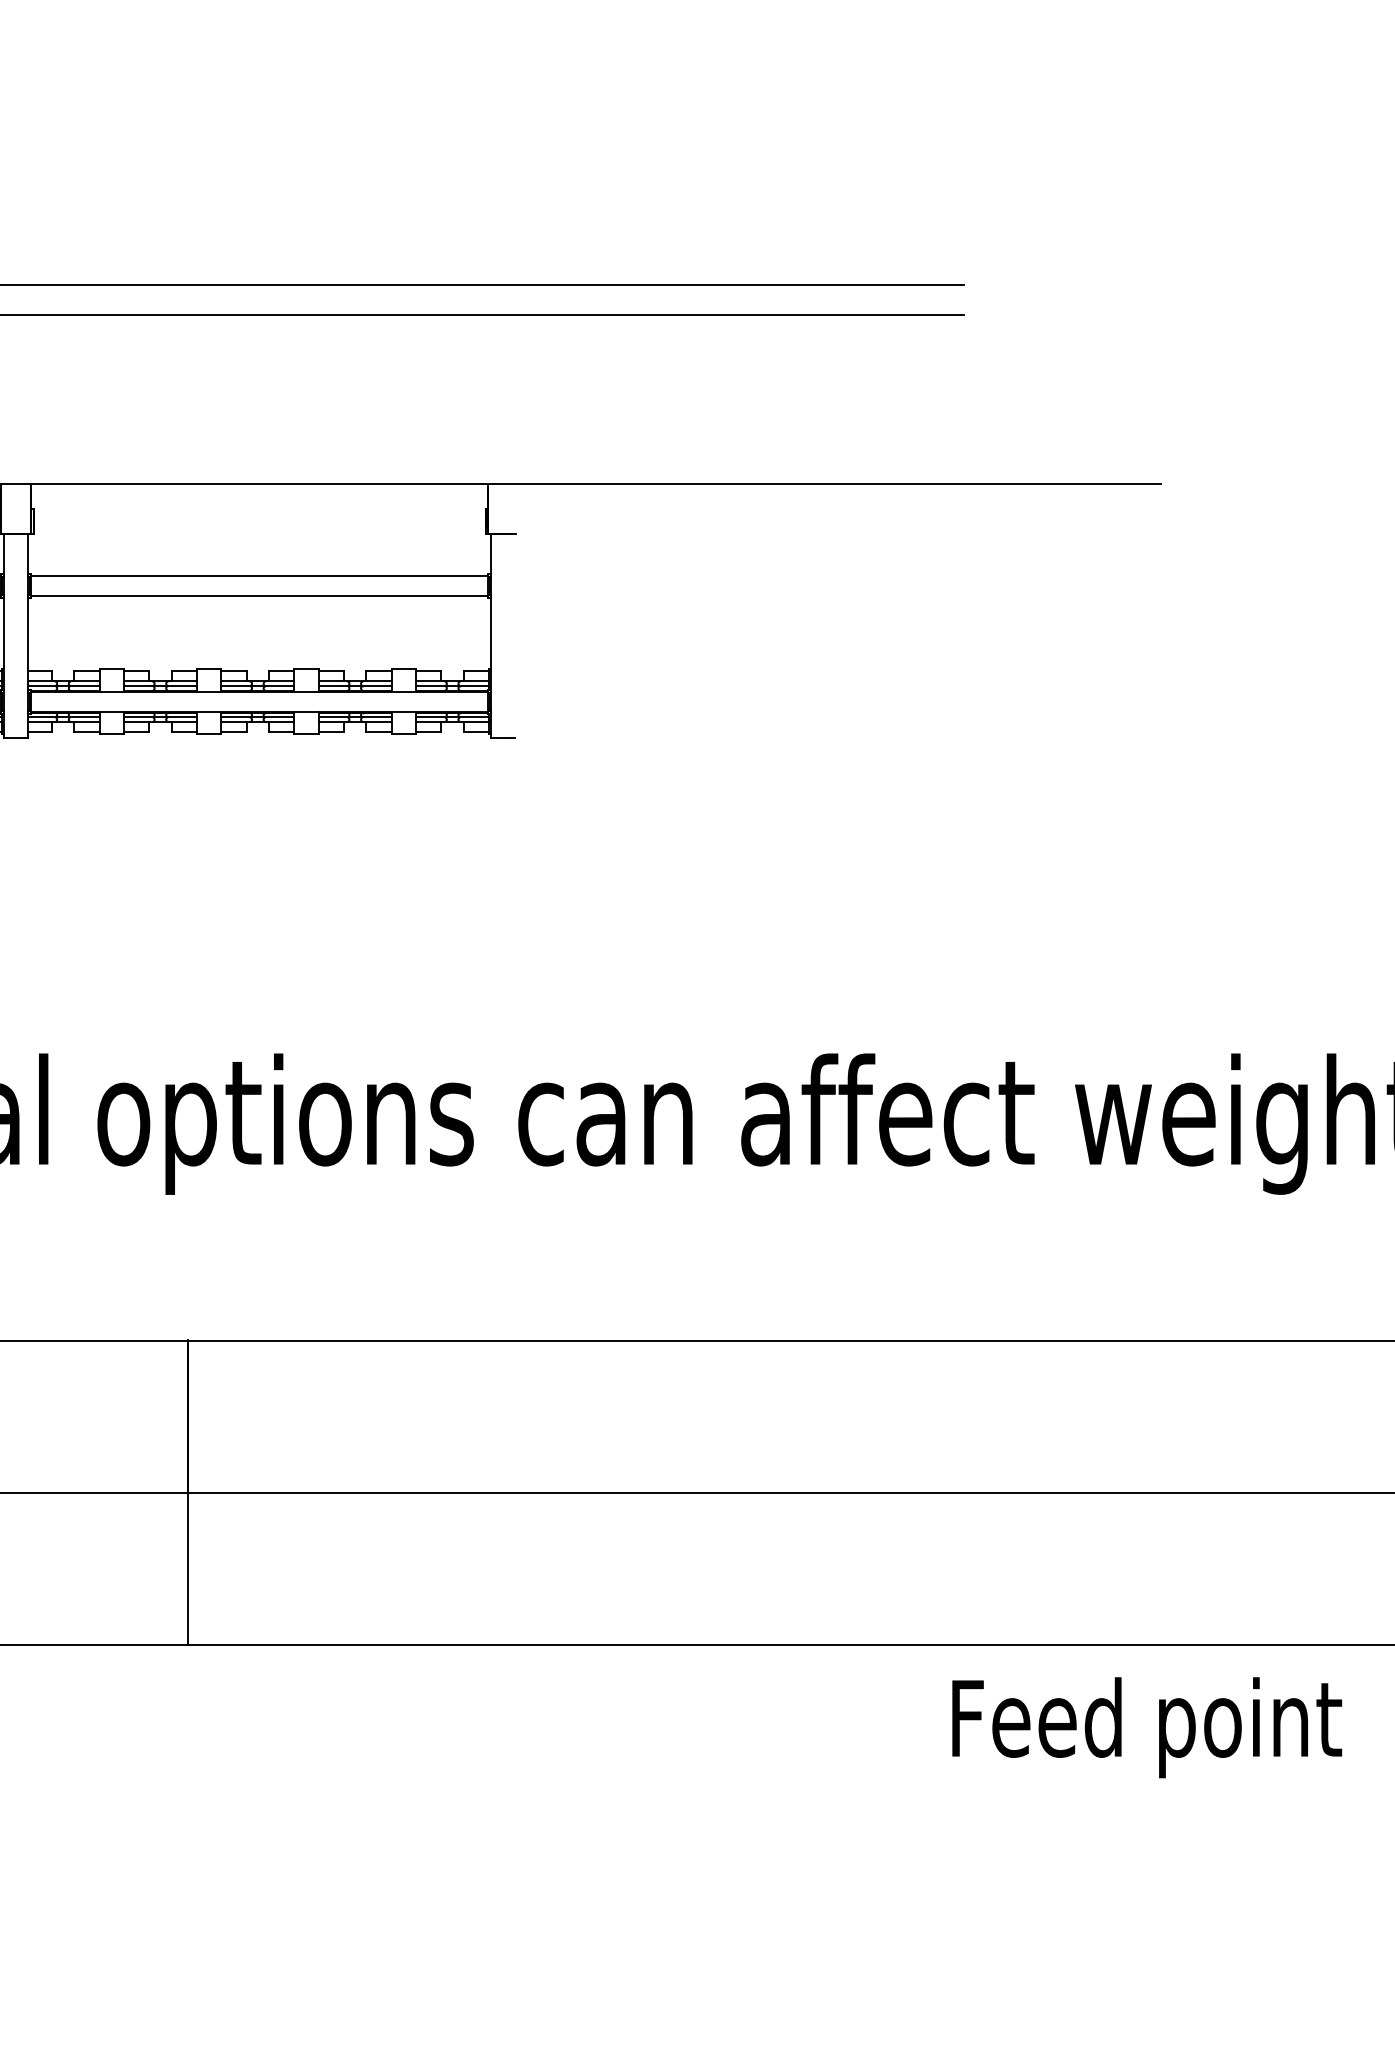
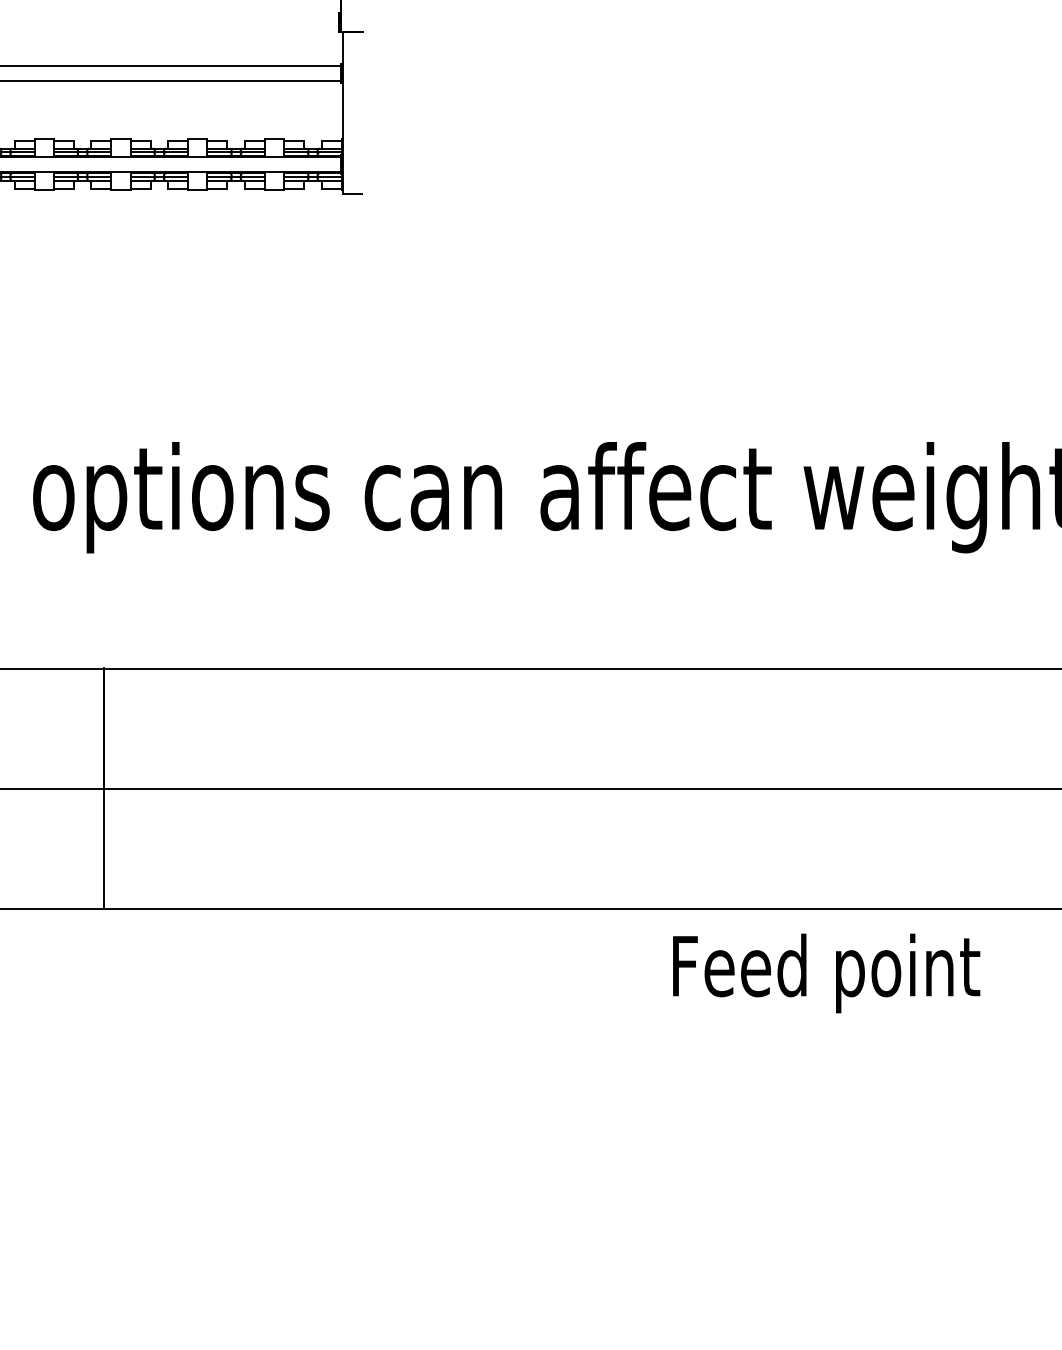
text: (1147, 1727) -> (826, 973), moved

